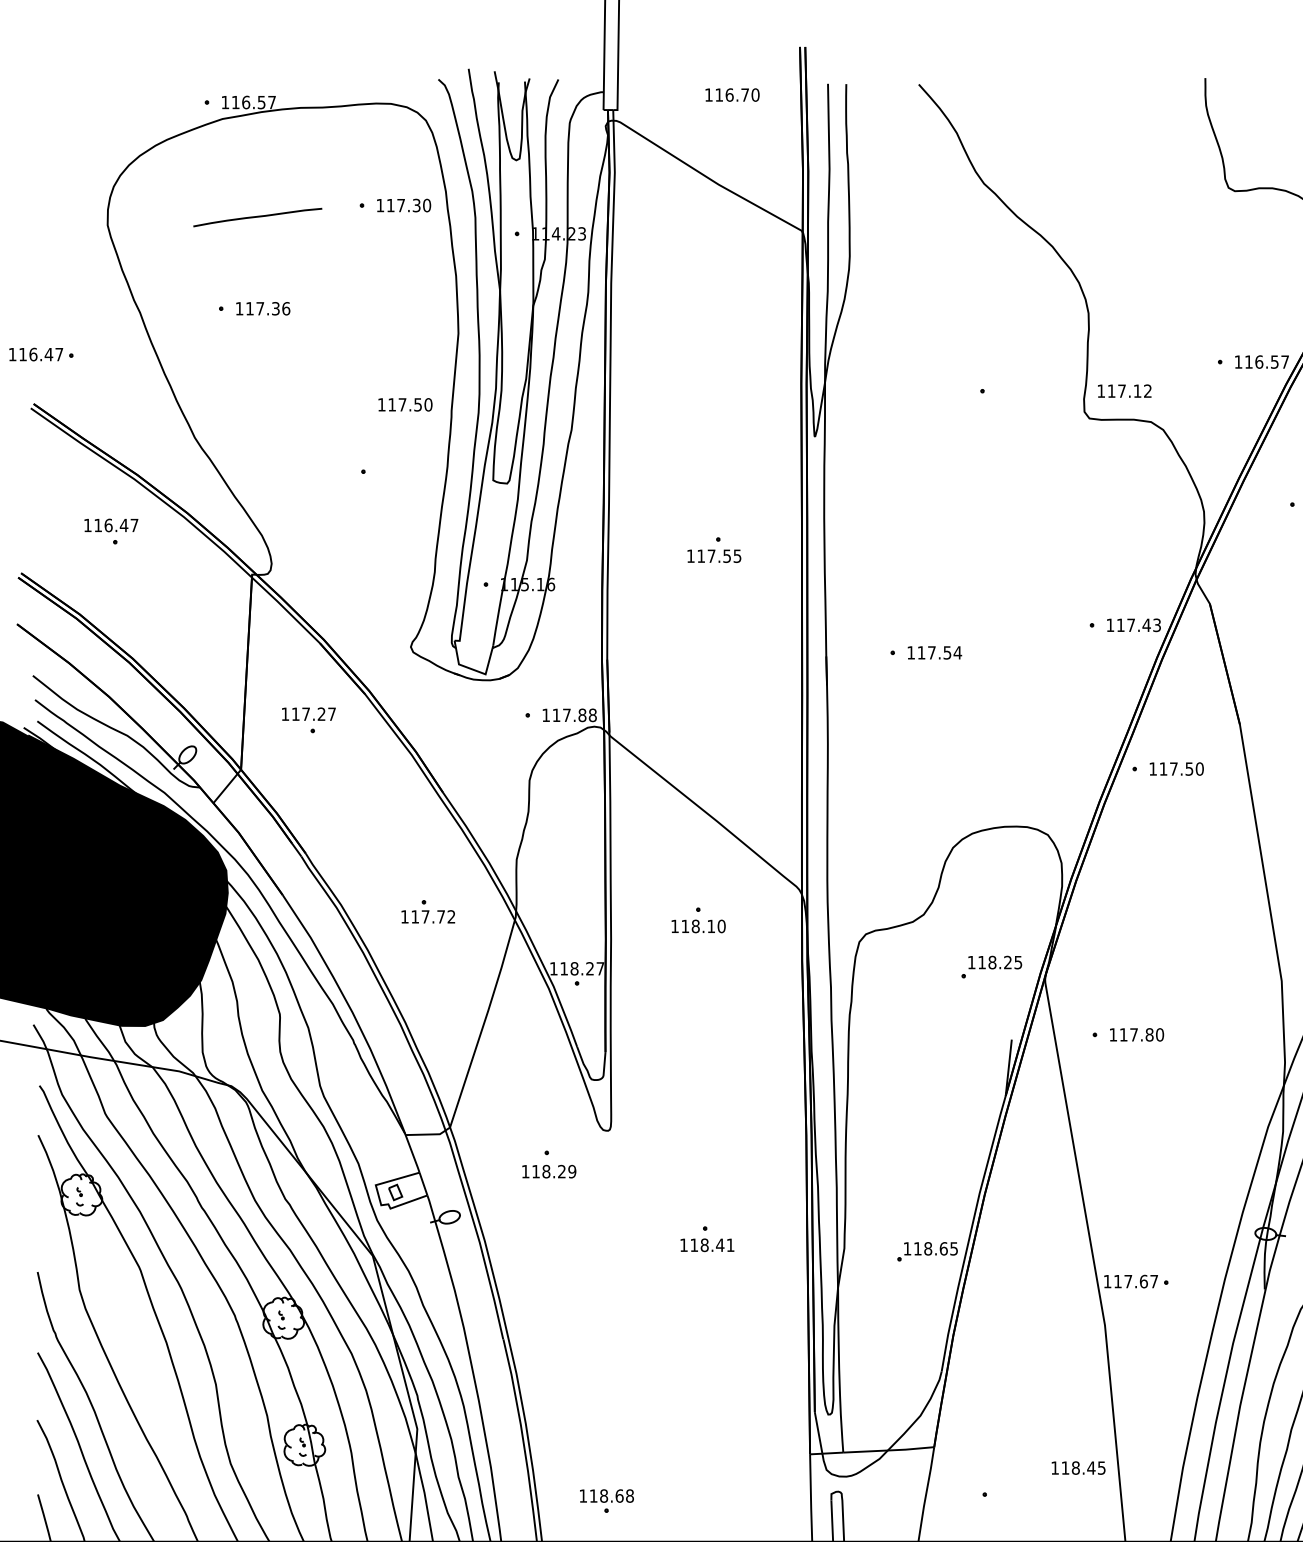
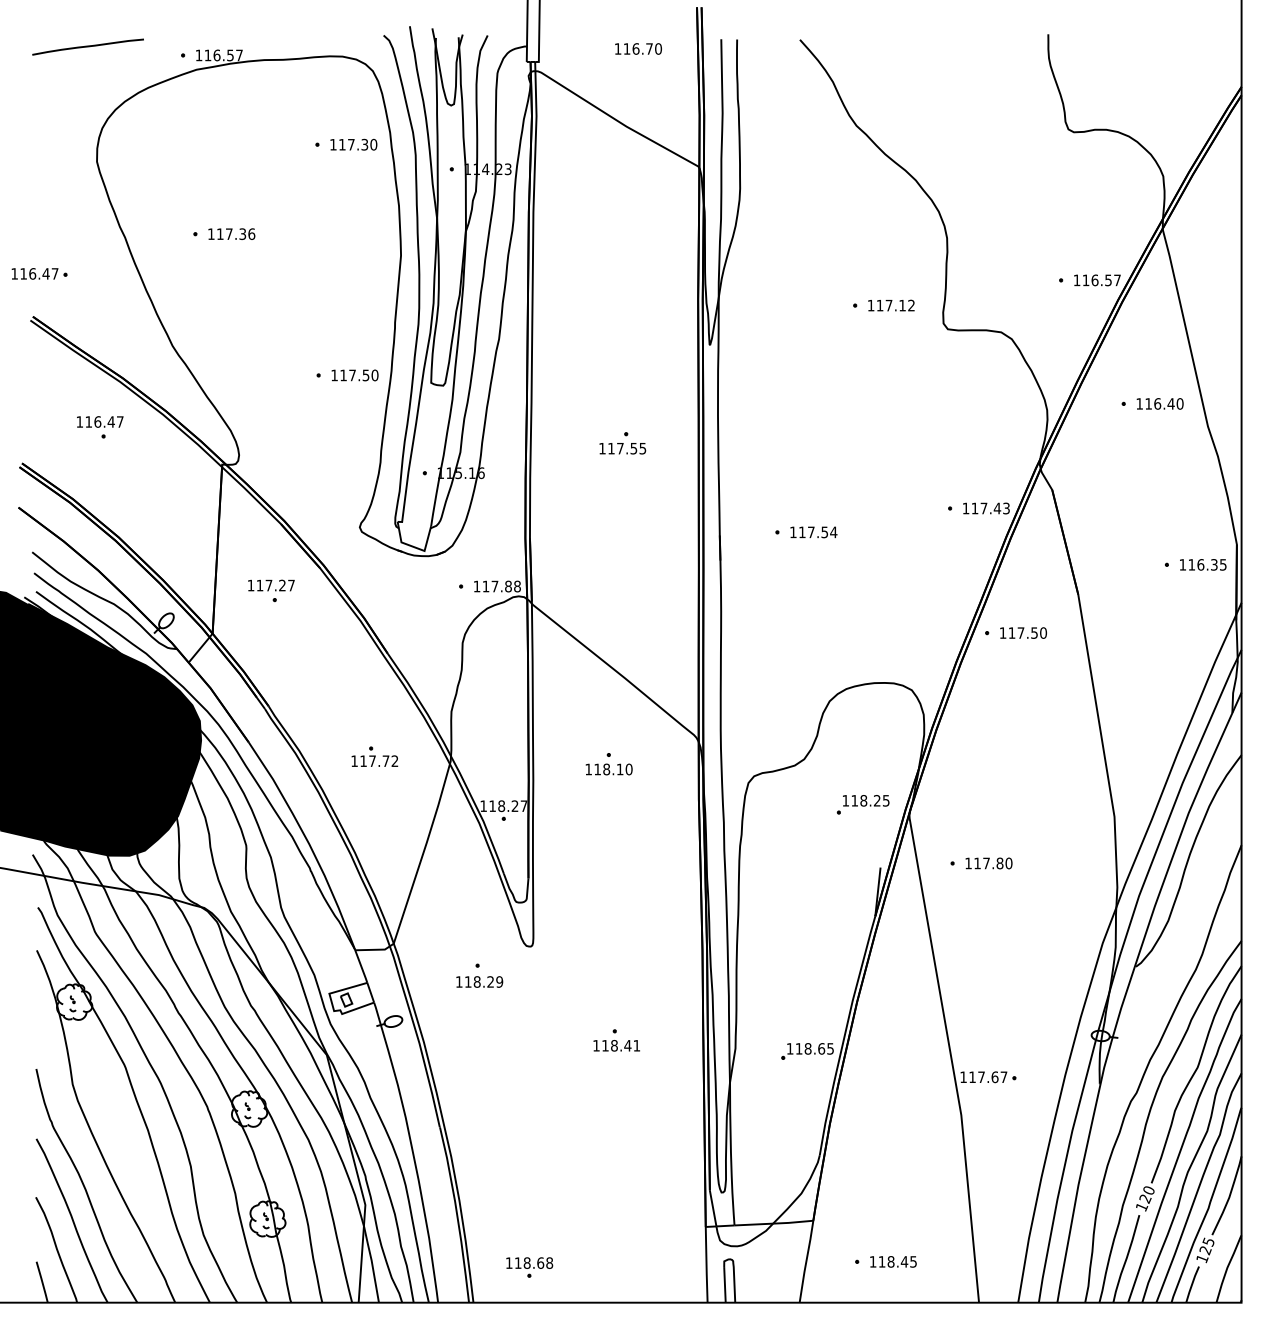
line: (257, 216) -> (87, 46), moved
text: (1124, 391) -> (891, 305), moved
text: (404, 404) -> (354, 375), moved
text: (1078, 1467) -> (893, 1261), moved

